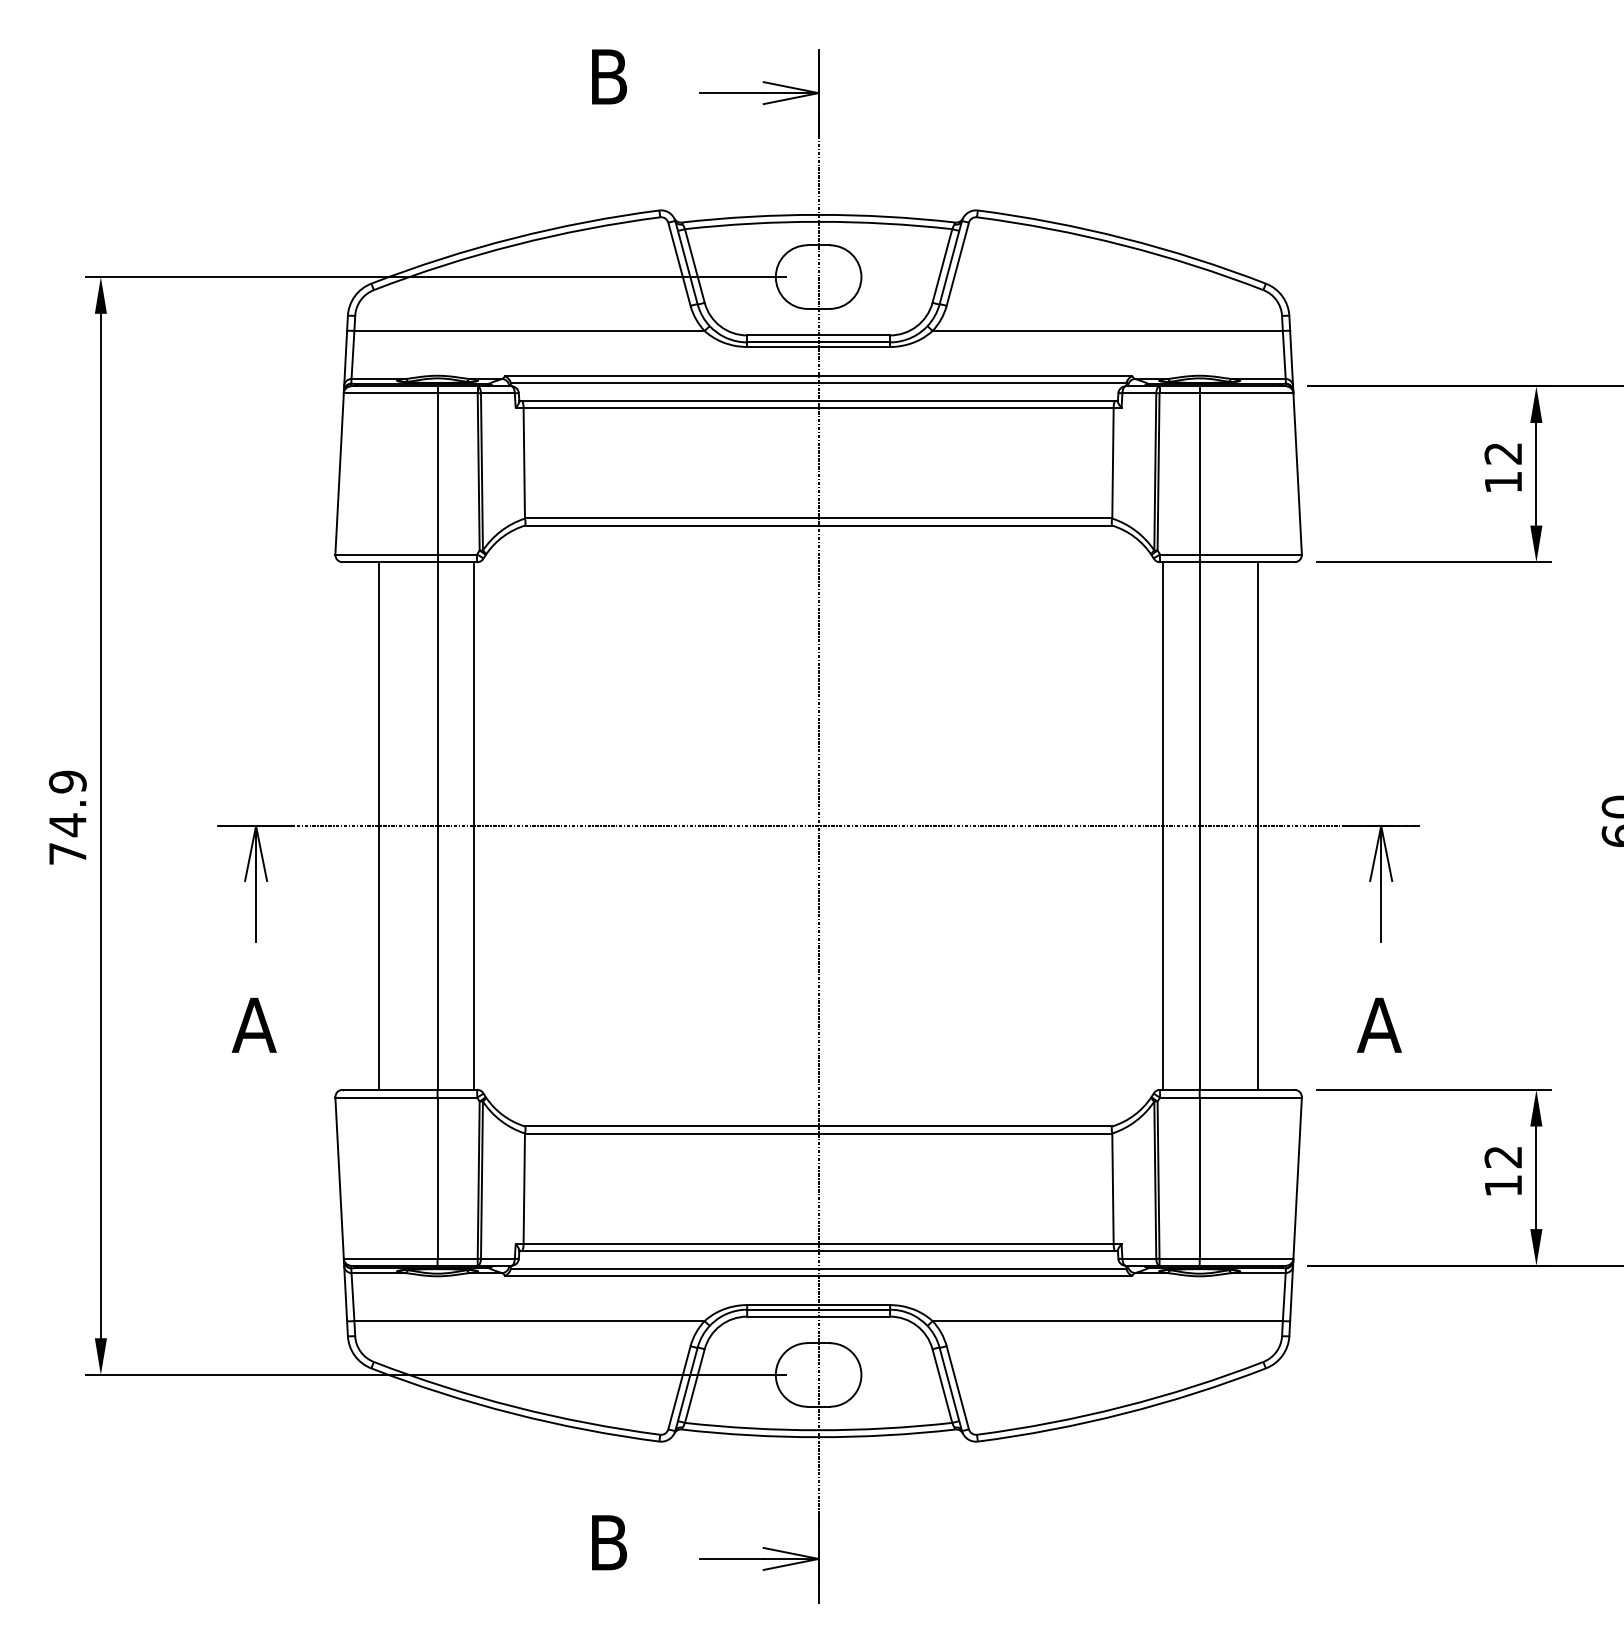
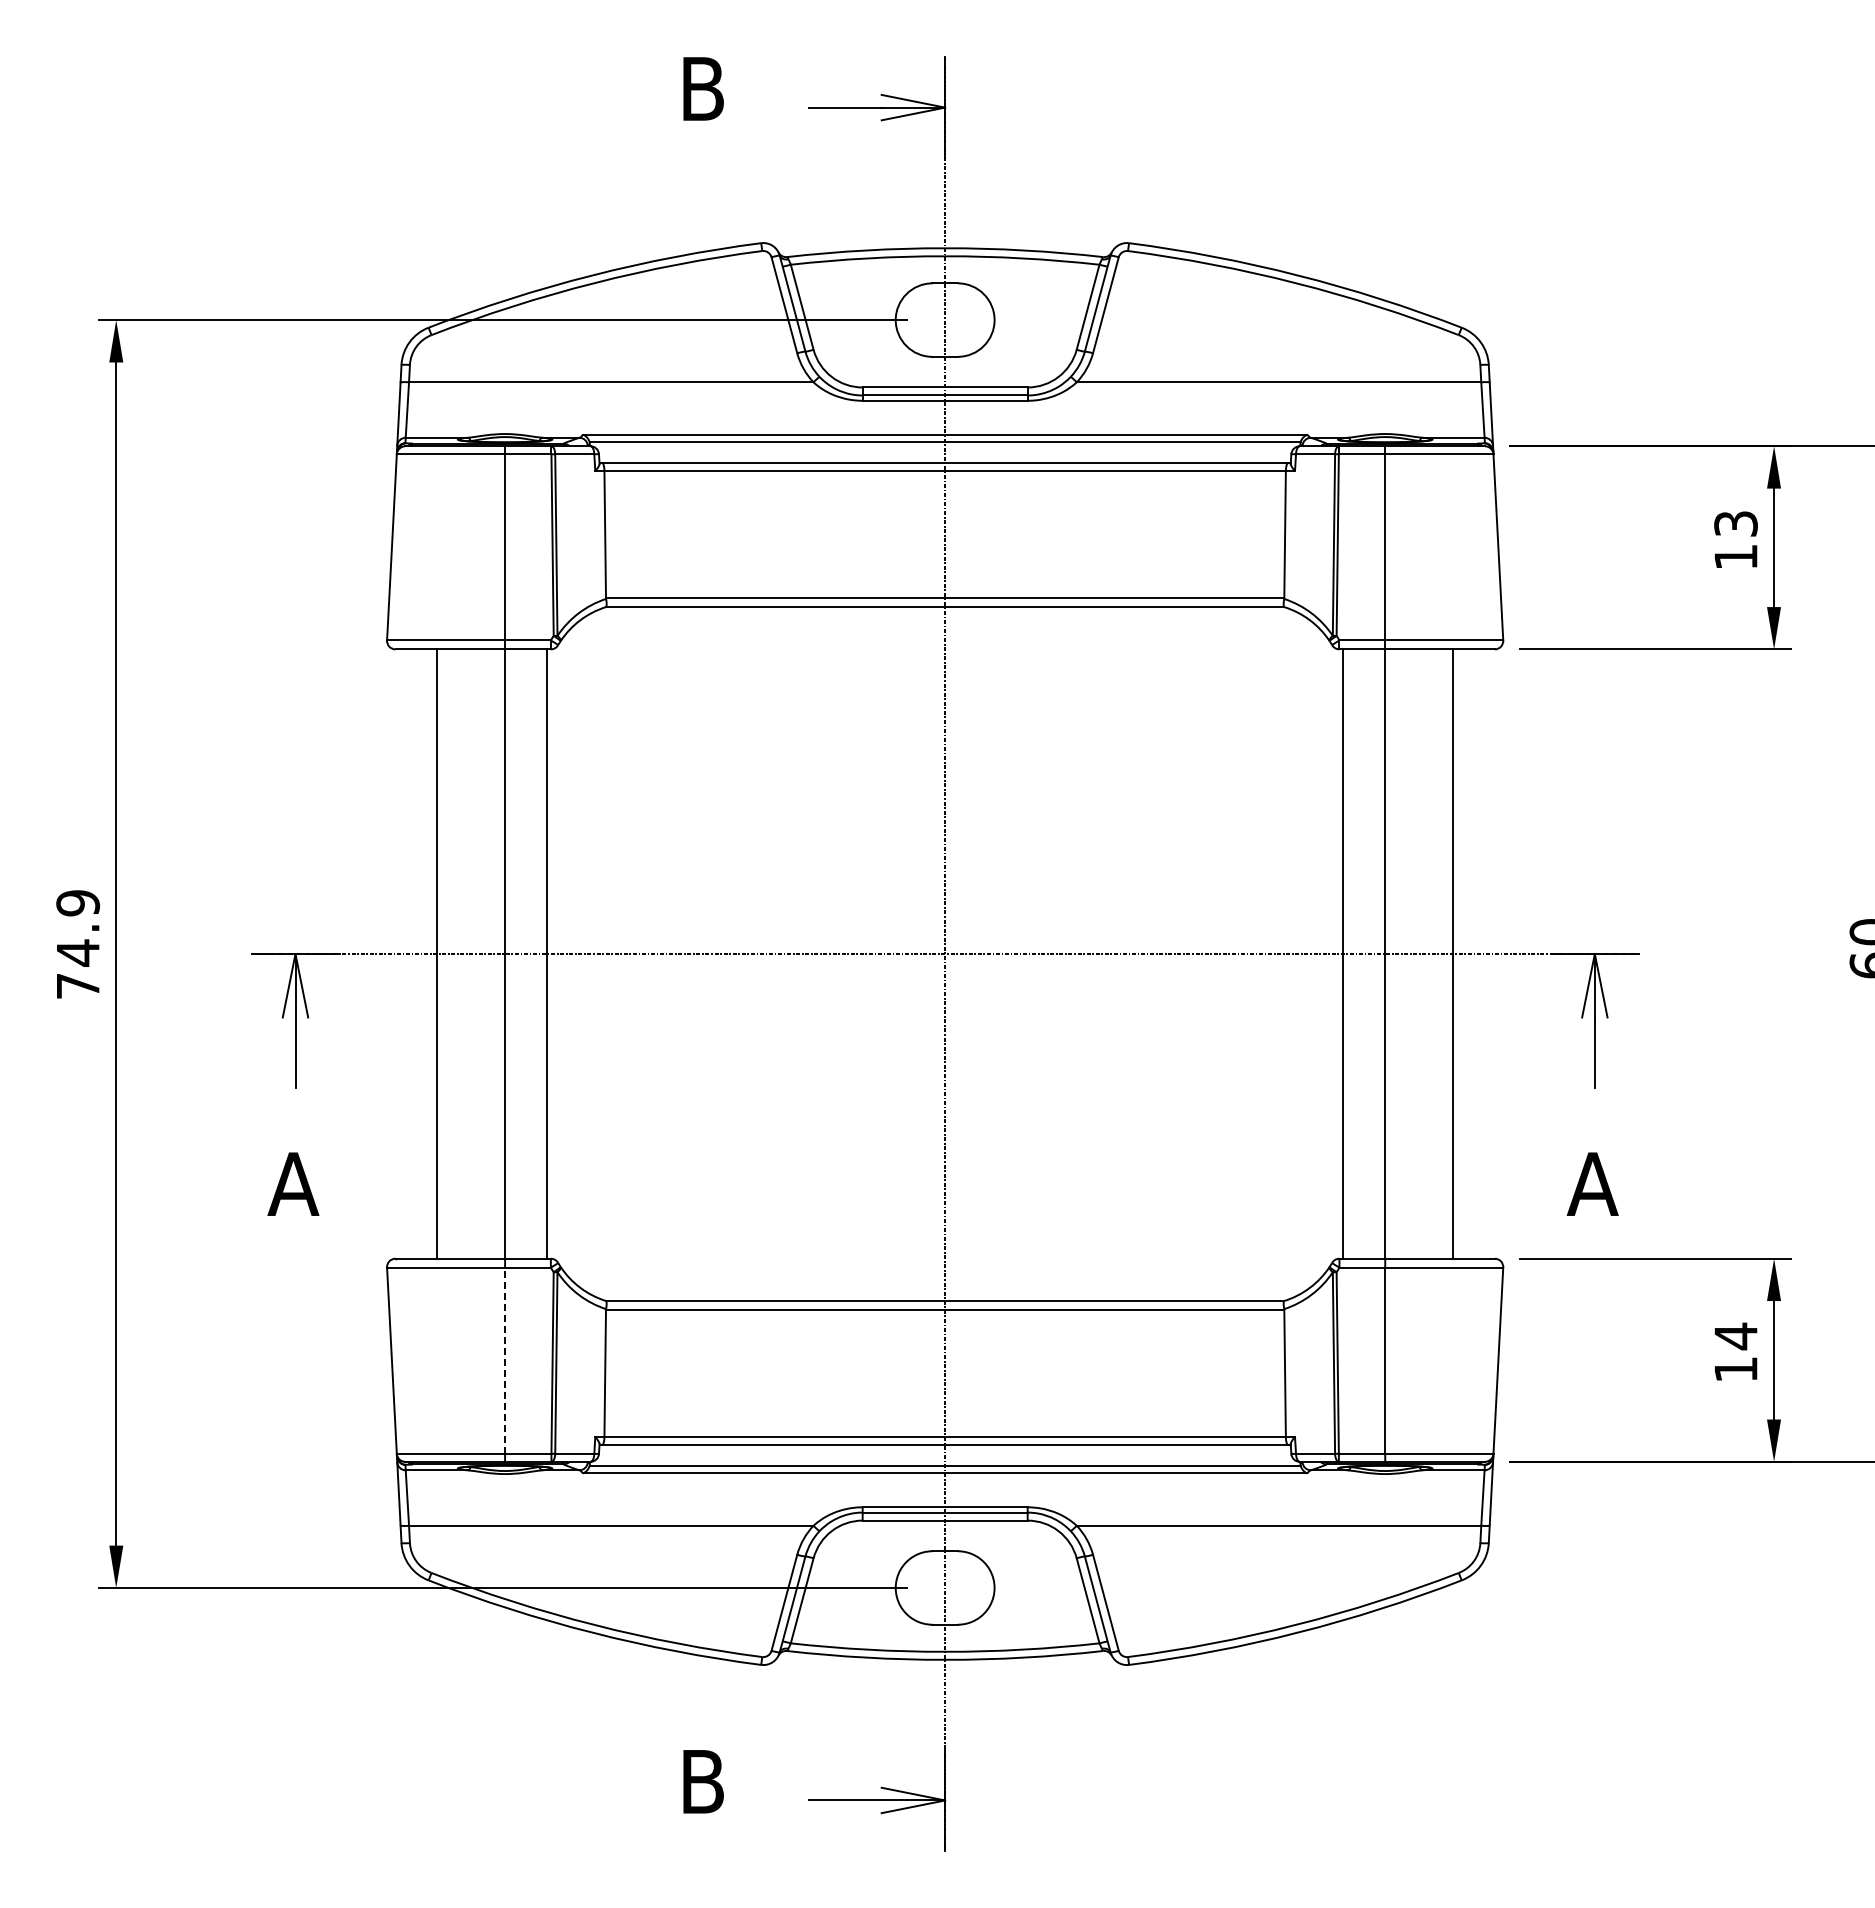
text: (1502, 453) -> (1735, 523), 12 -> 13
text: (1502, 1157) -> (1735, 1336), 12 -> 14
line: (437, 1177) -> (505, 1360), solid -> dashed

